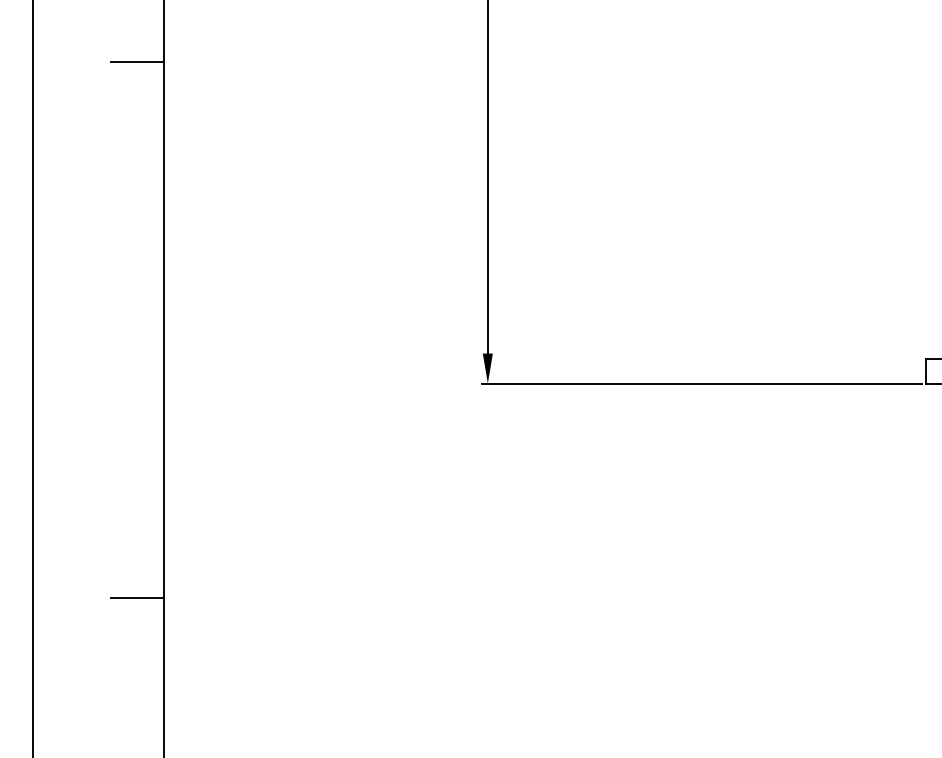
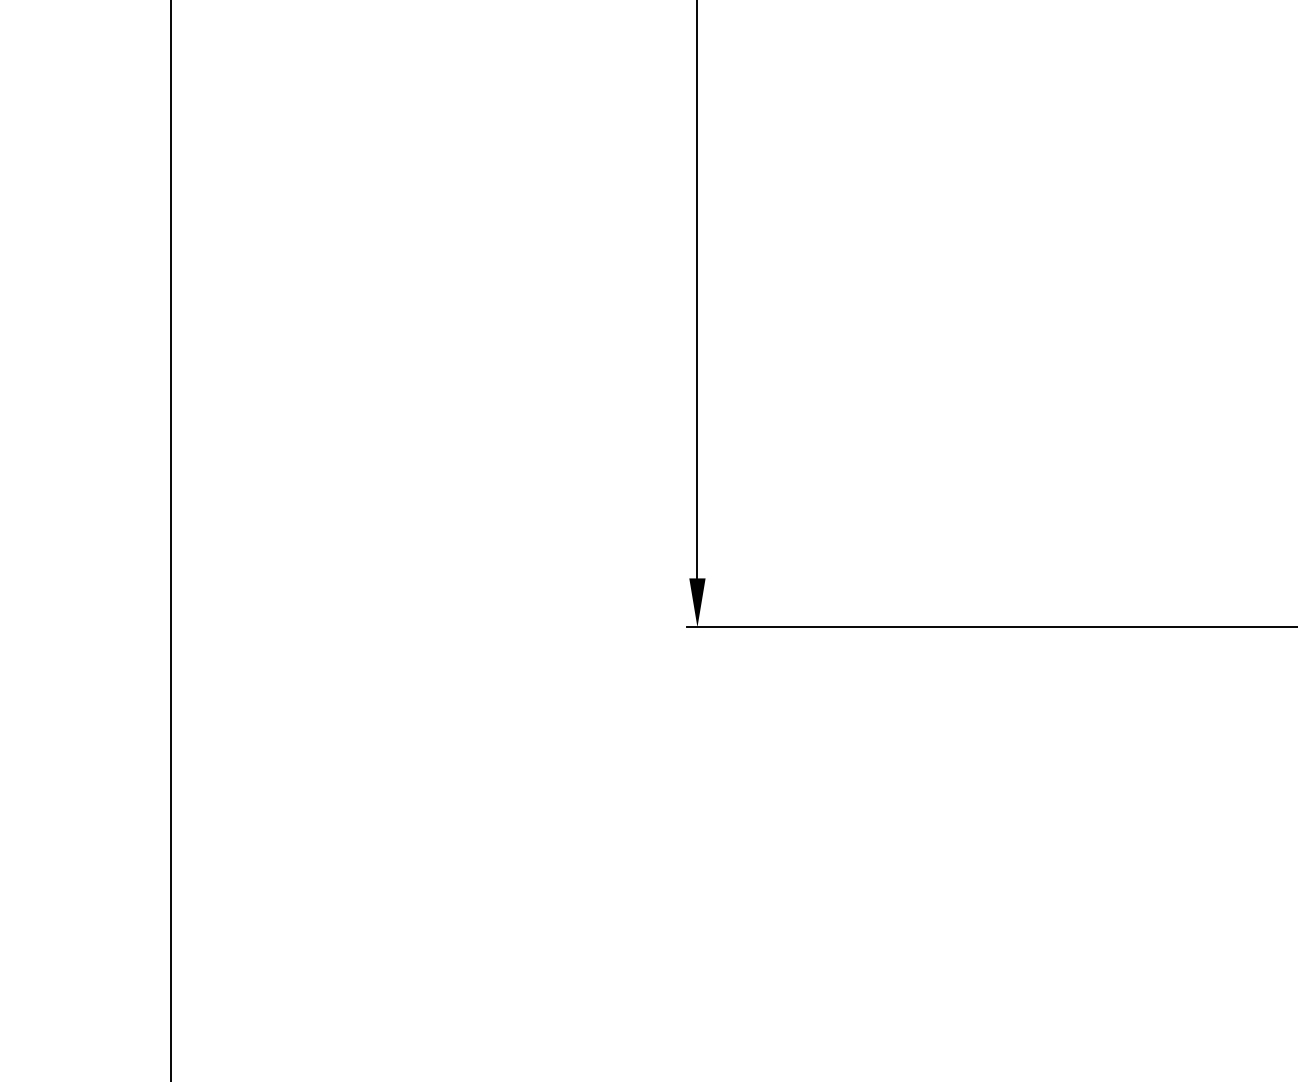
line: (137, 61) -> (127, 103), removed
line: (137, 598) -> (127, 976), removed

